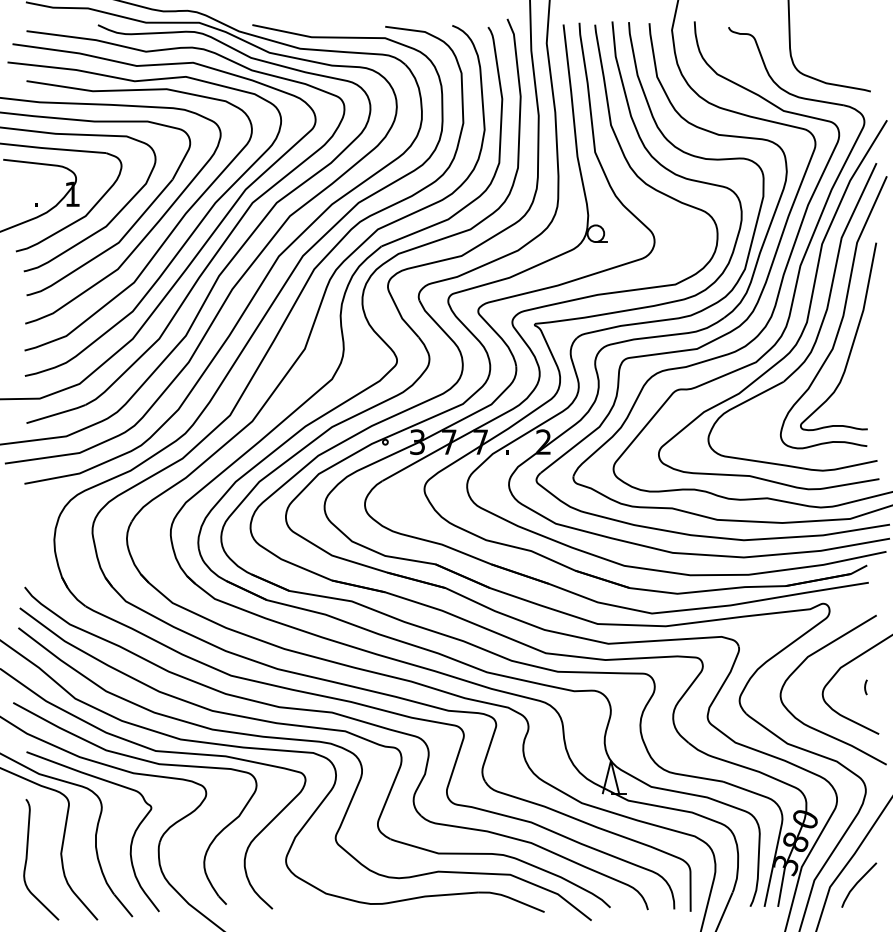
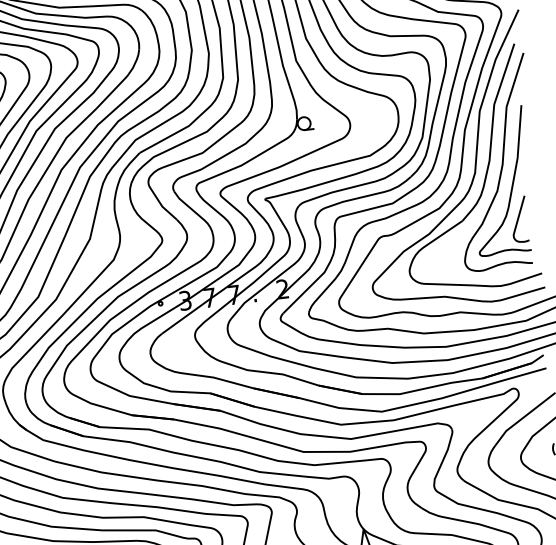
curve: (855, 388) -> (518, 219), added

